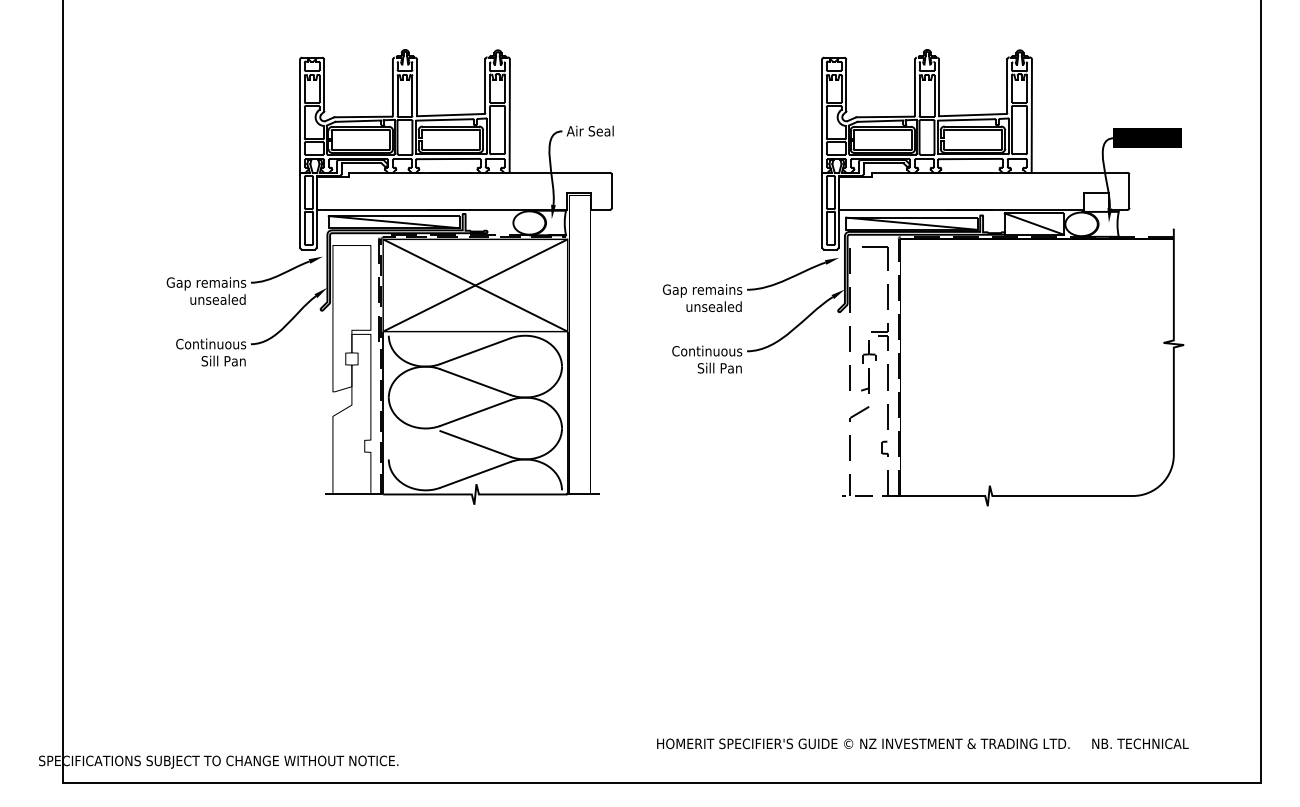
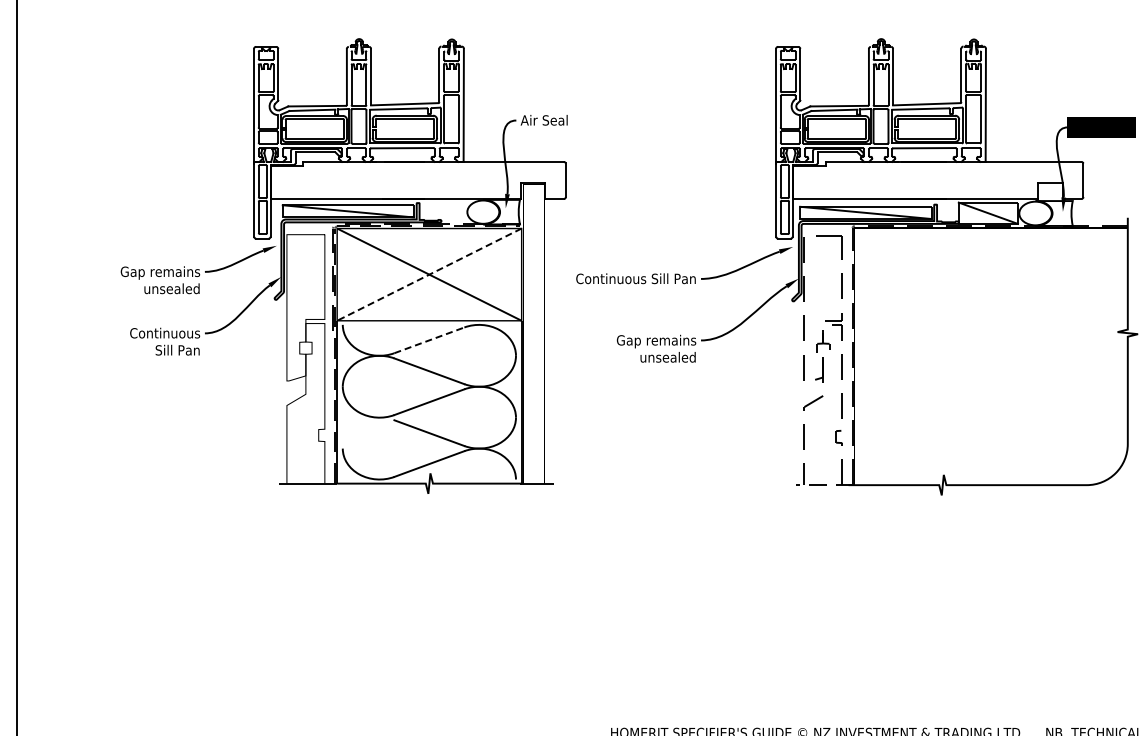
line: (474, 285) -> (428, 274), solid -> dashed
text: (682, 298) -> (636, 287), Gap remains unsealed -> Continuous Sill Pan
line: (475, 351) -> (429, 340), solid -> dashed
text: (701, 359) -> (655, 348), Continuous Sill Pan -> Gap remains unsealed

